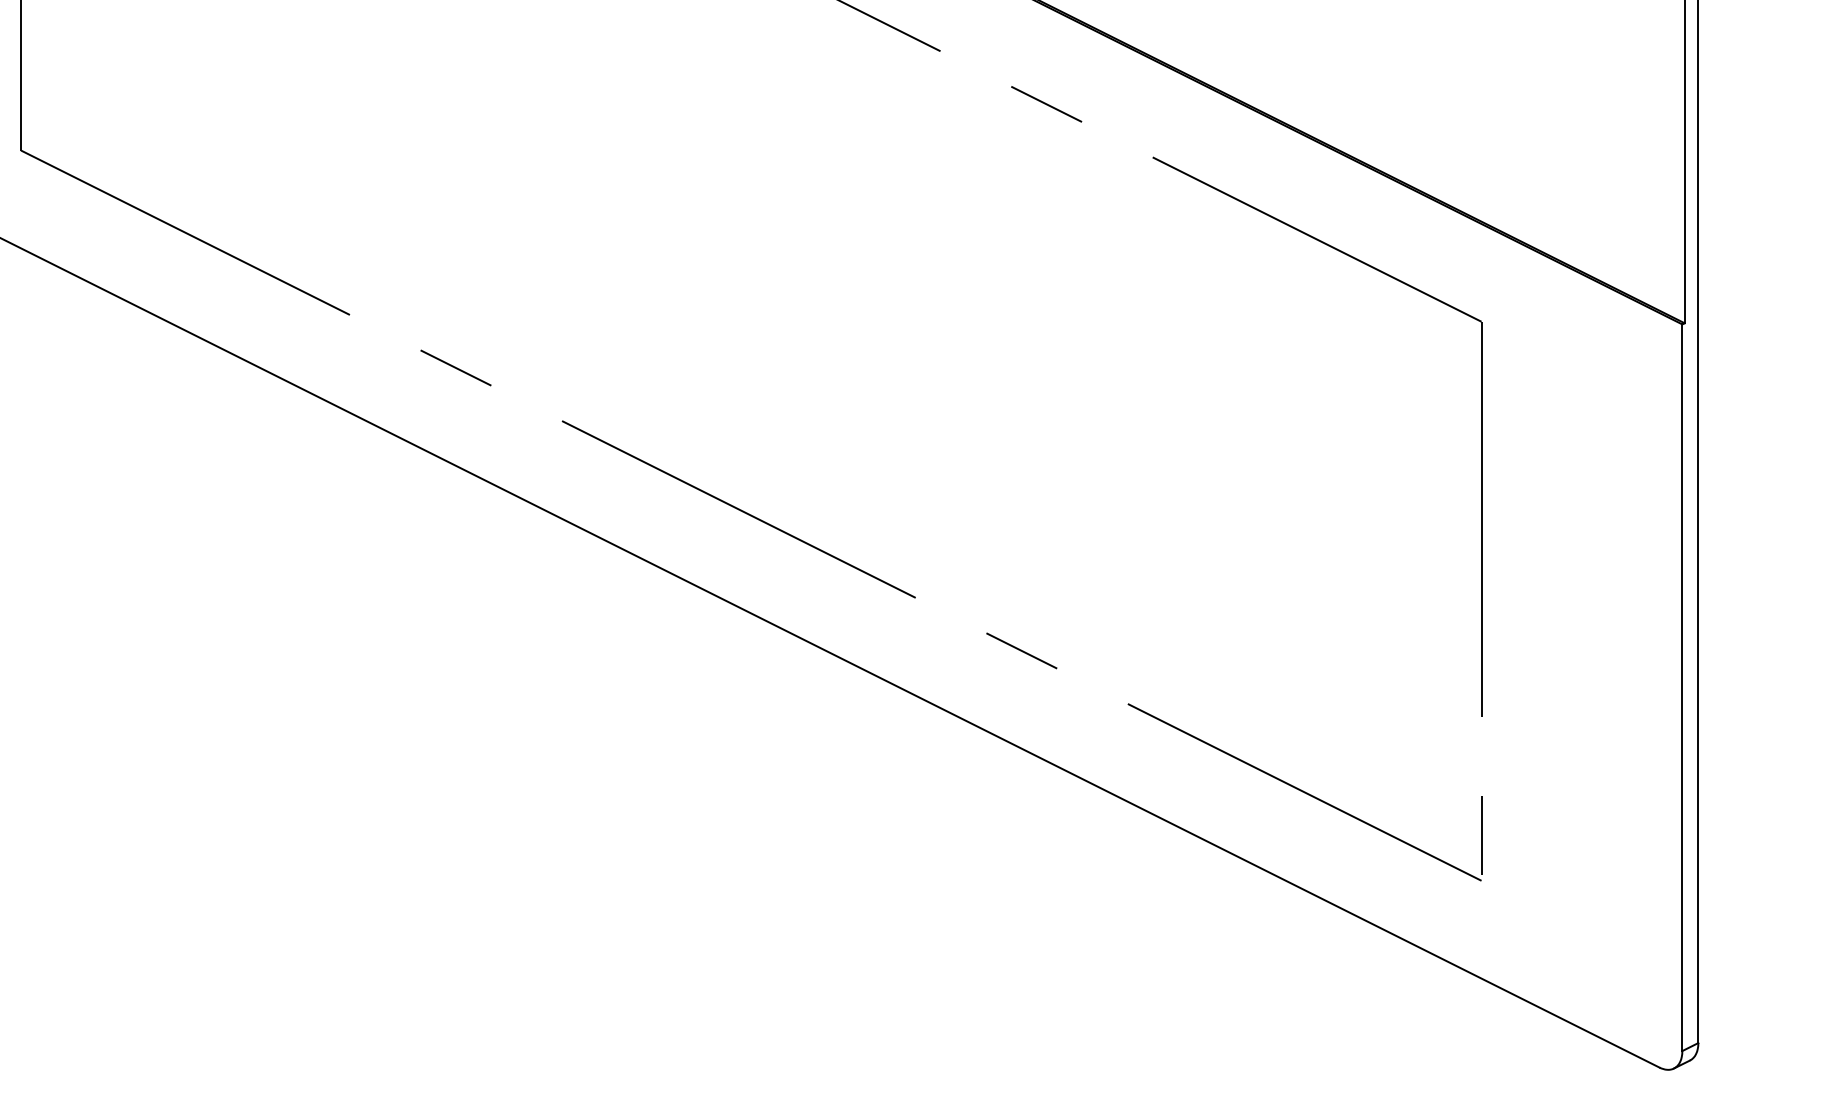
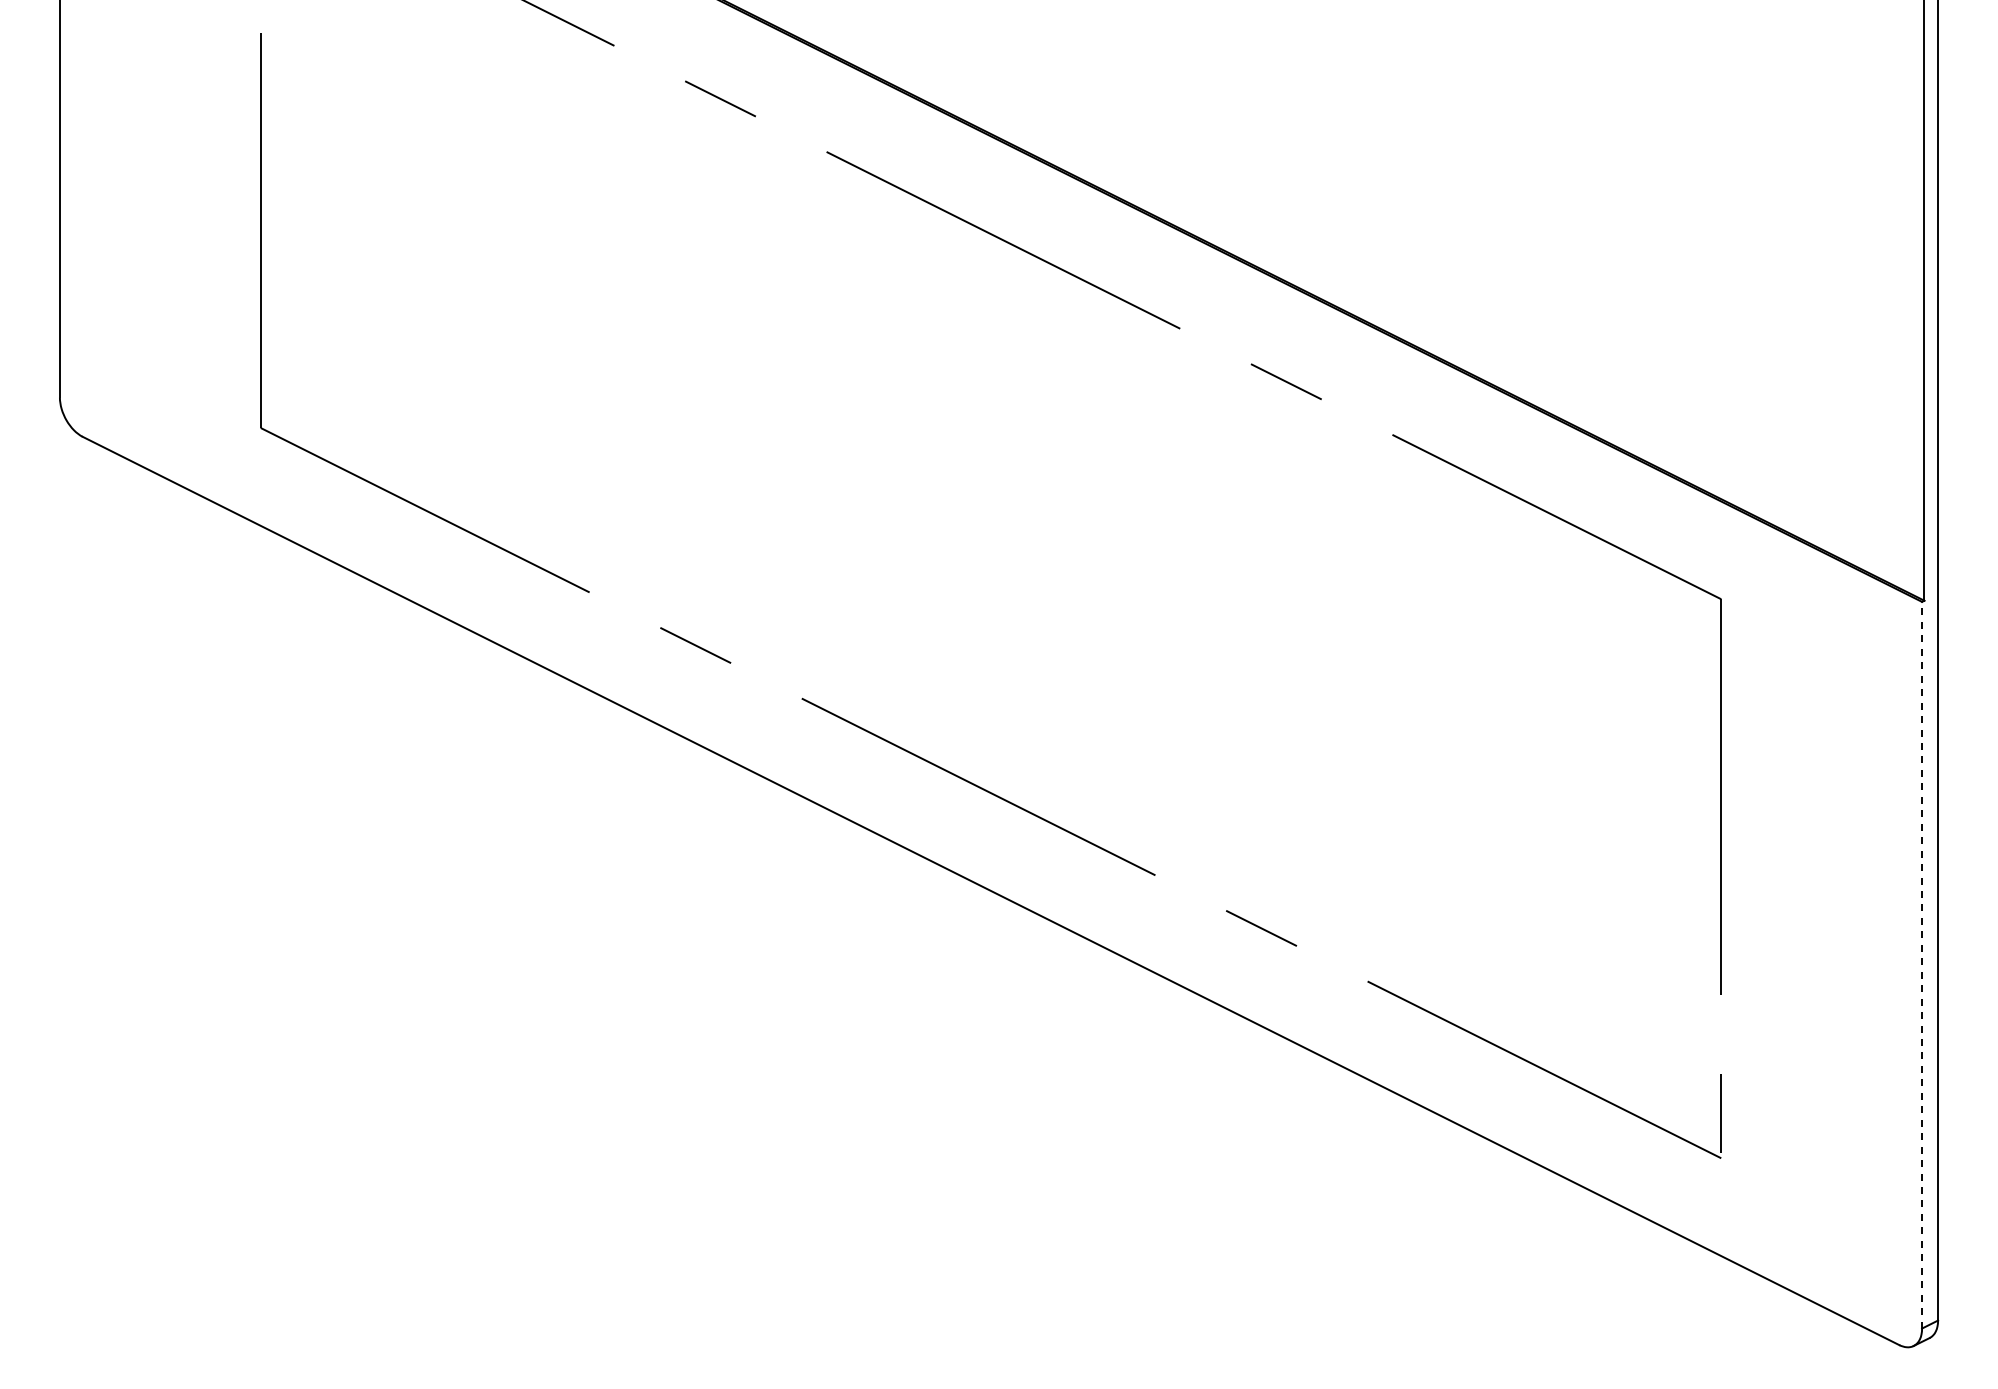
line: (1682, 687) -> (1922, 964), solid -> dashed

